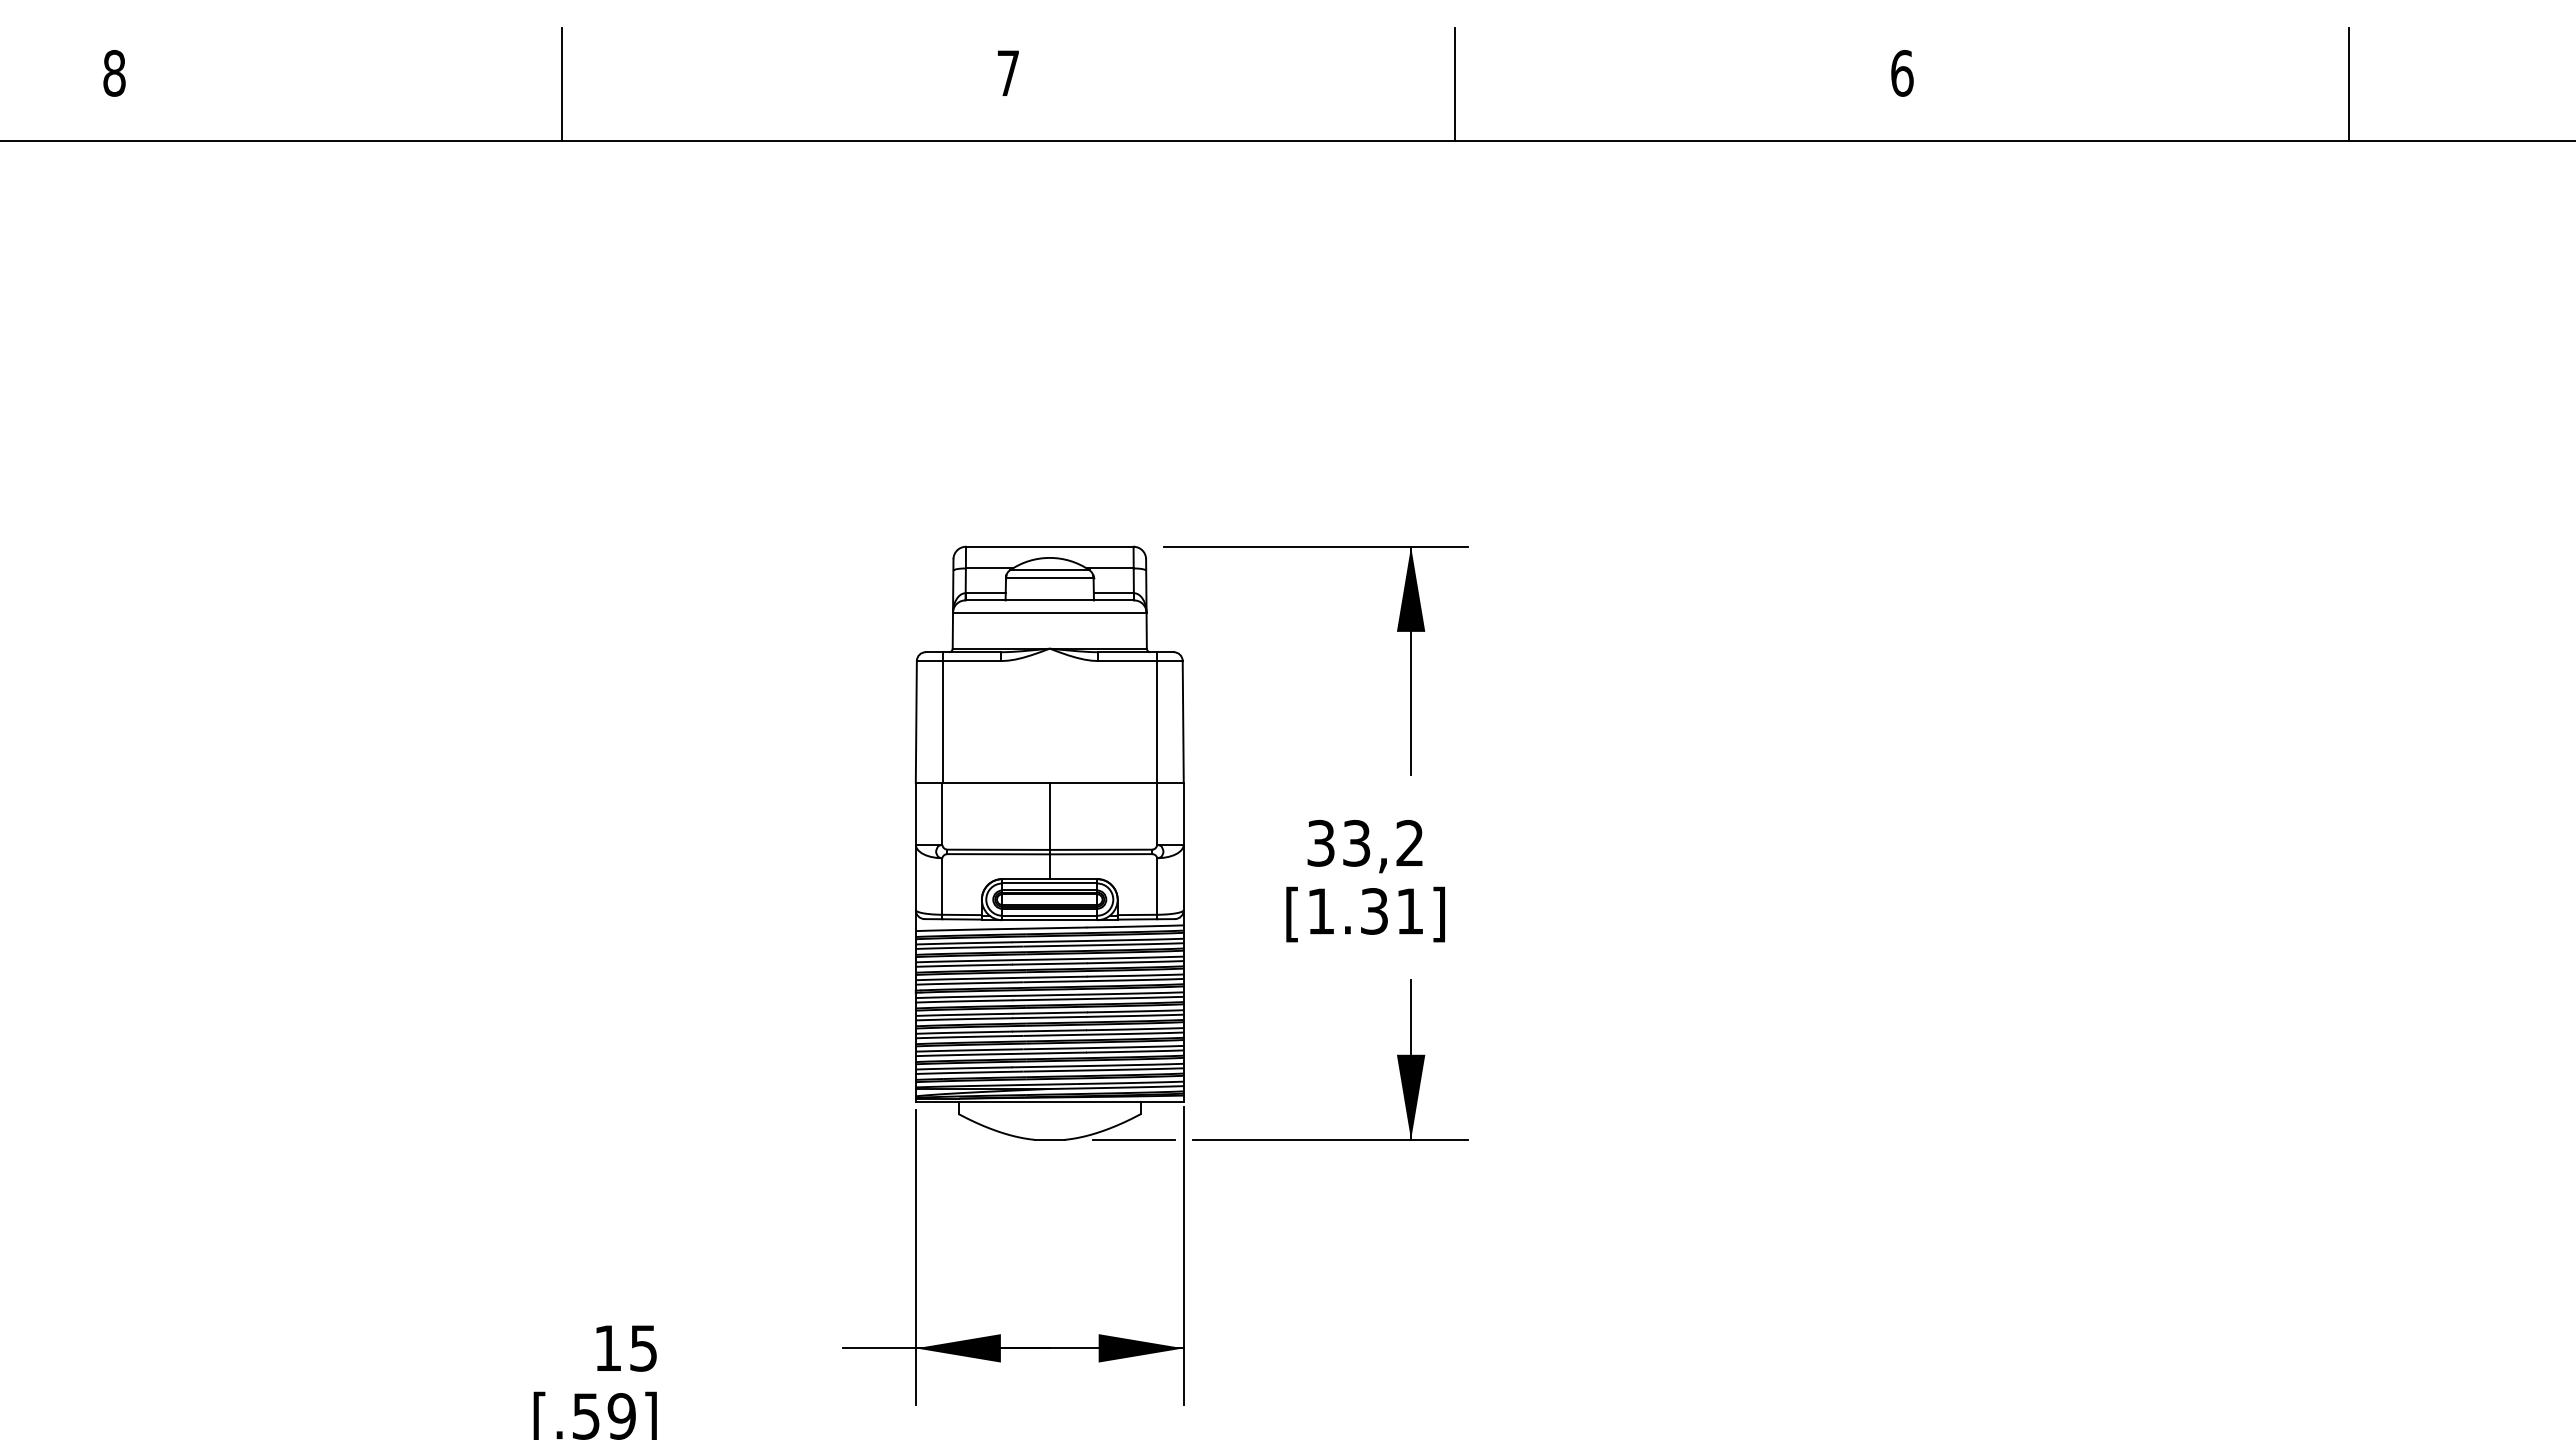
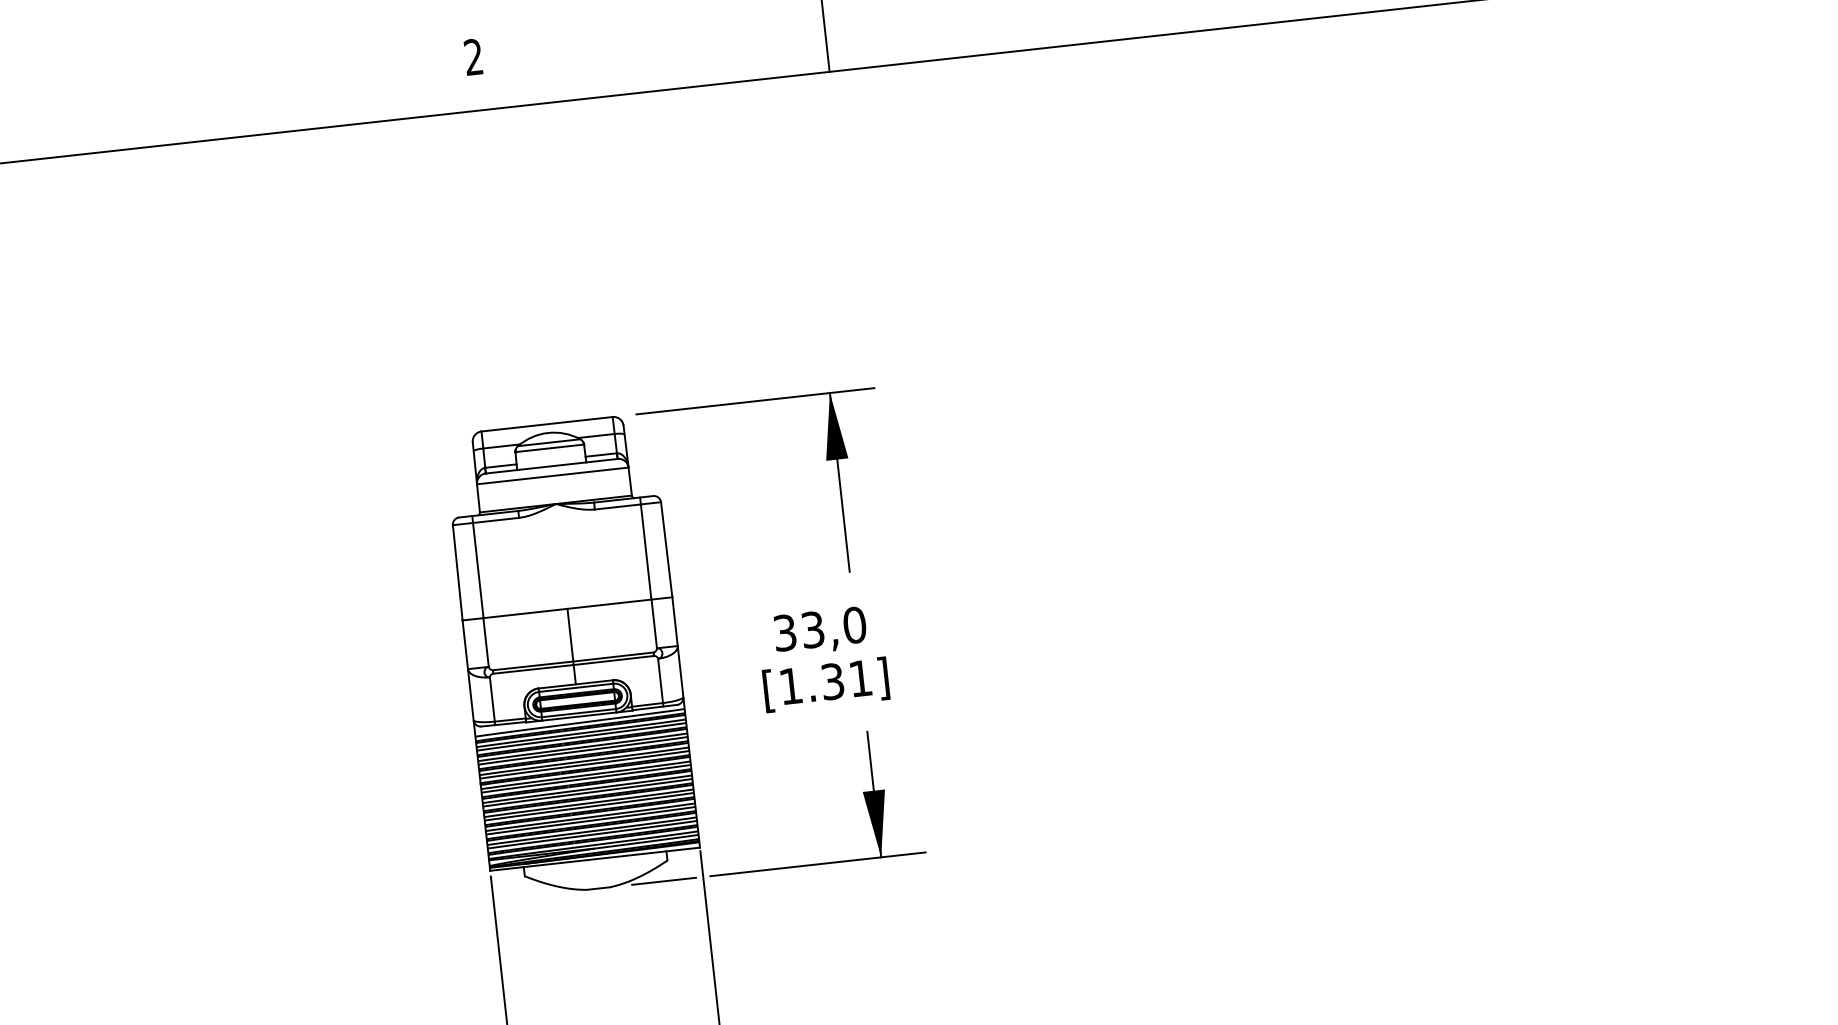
text: (1007, 72) -> (473, 56), 7 -> 2
line: (561, 84) -> (124, 104), removed
text: (1410, 842) -> (855, 624), 33,2 -> 33,0

